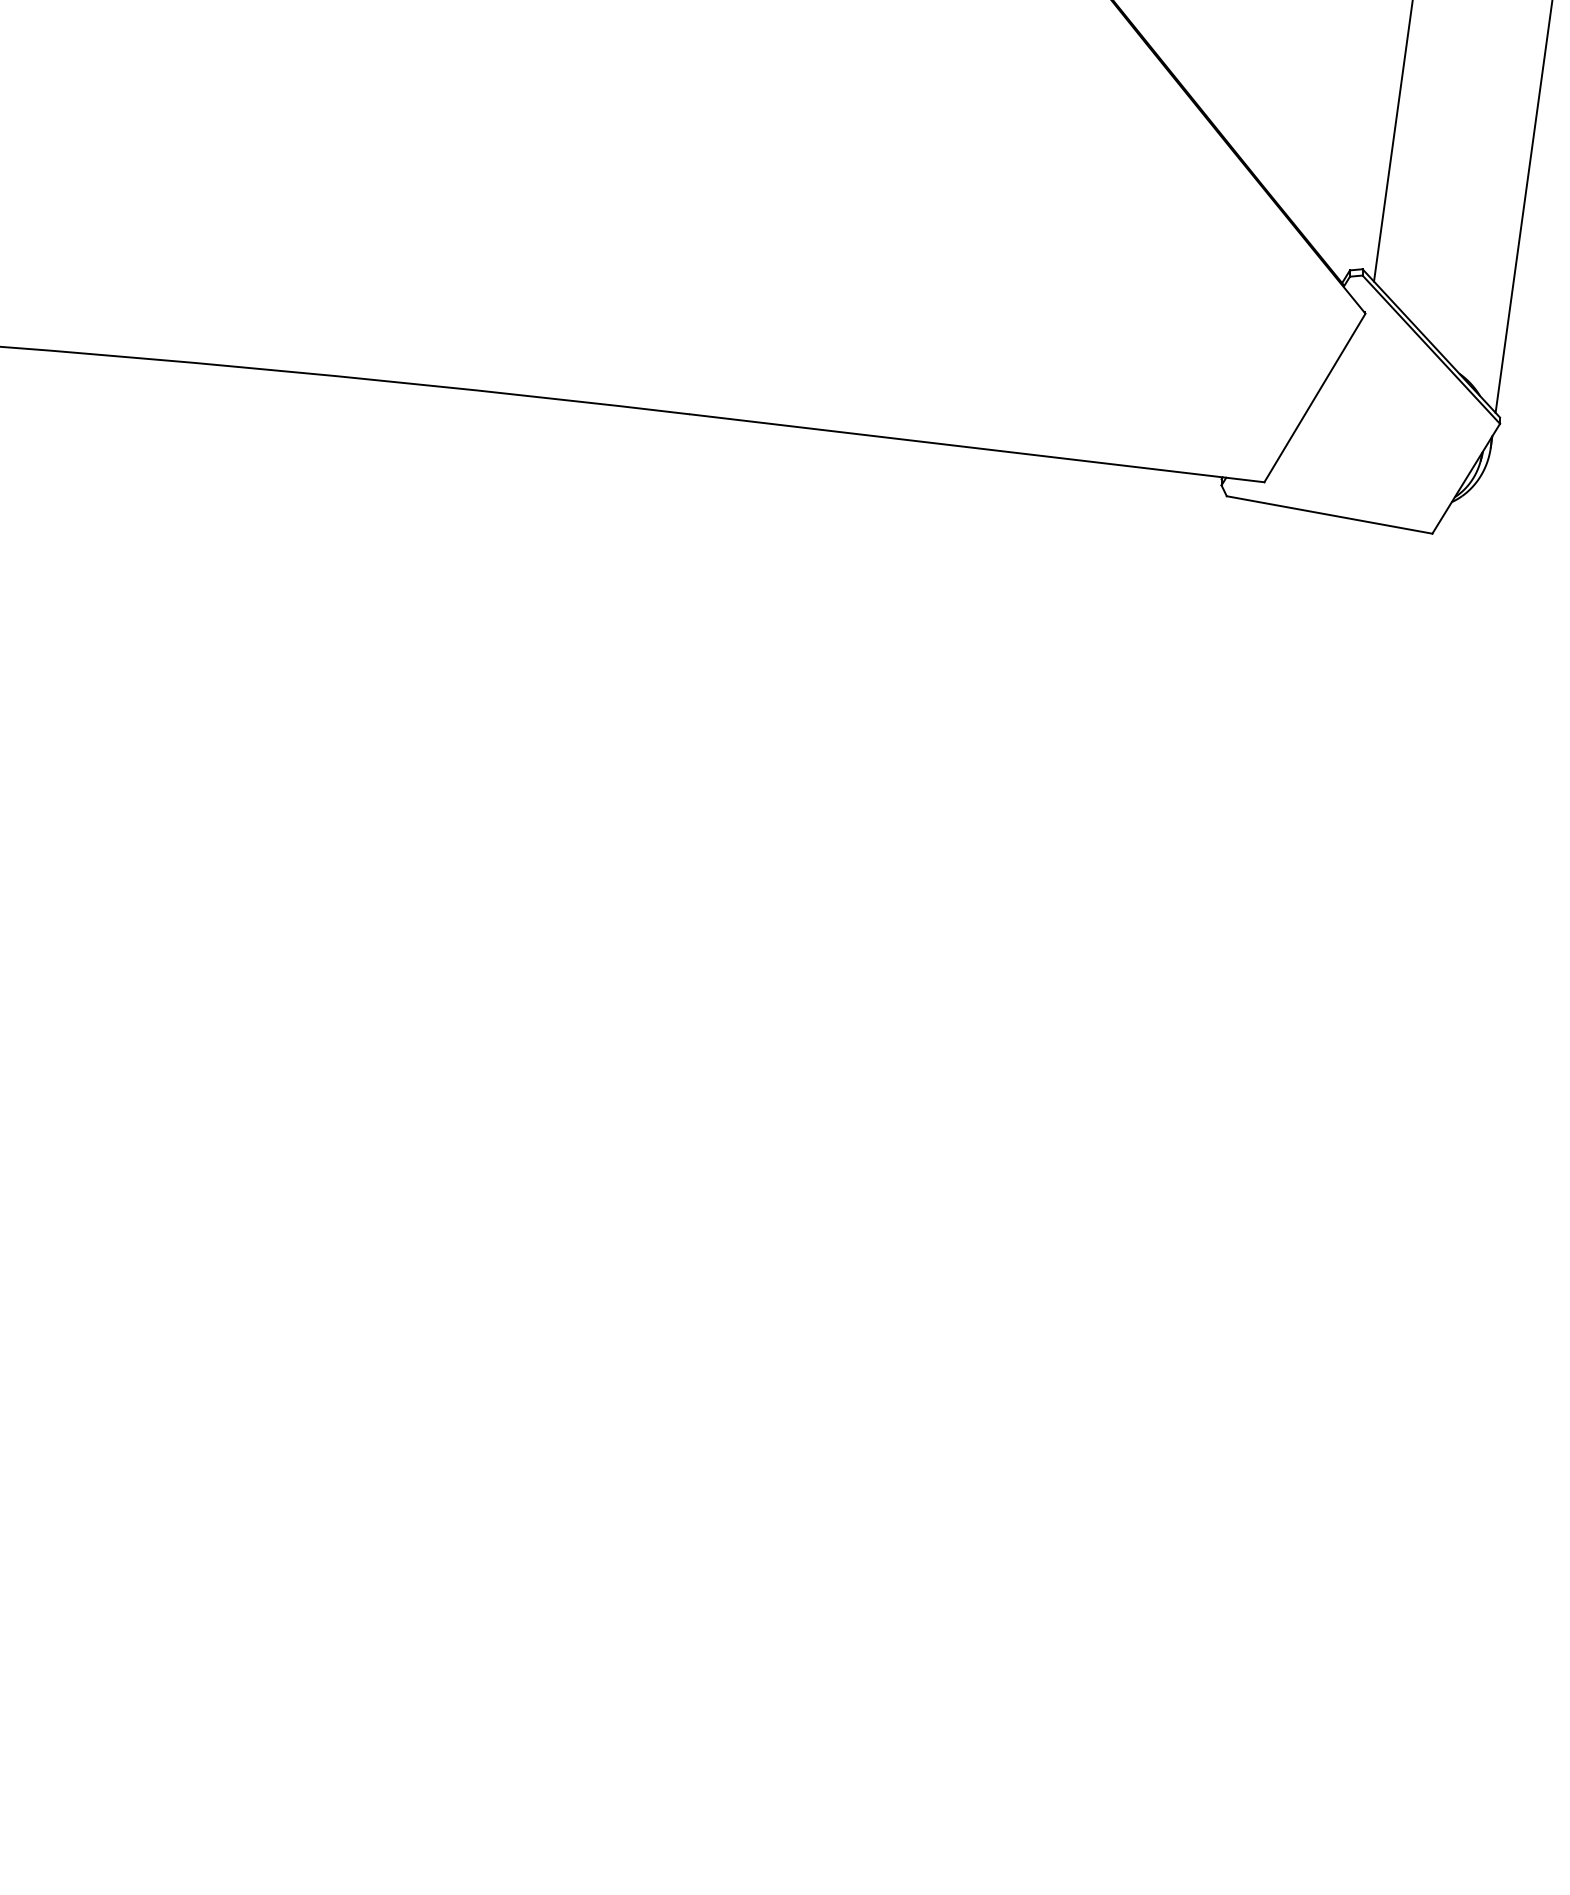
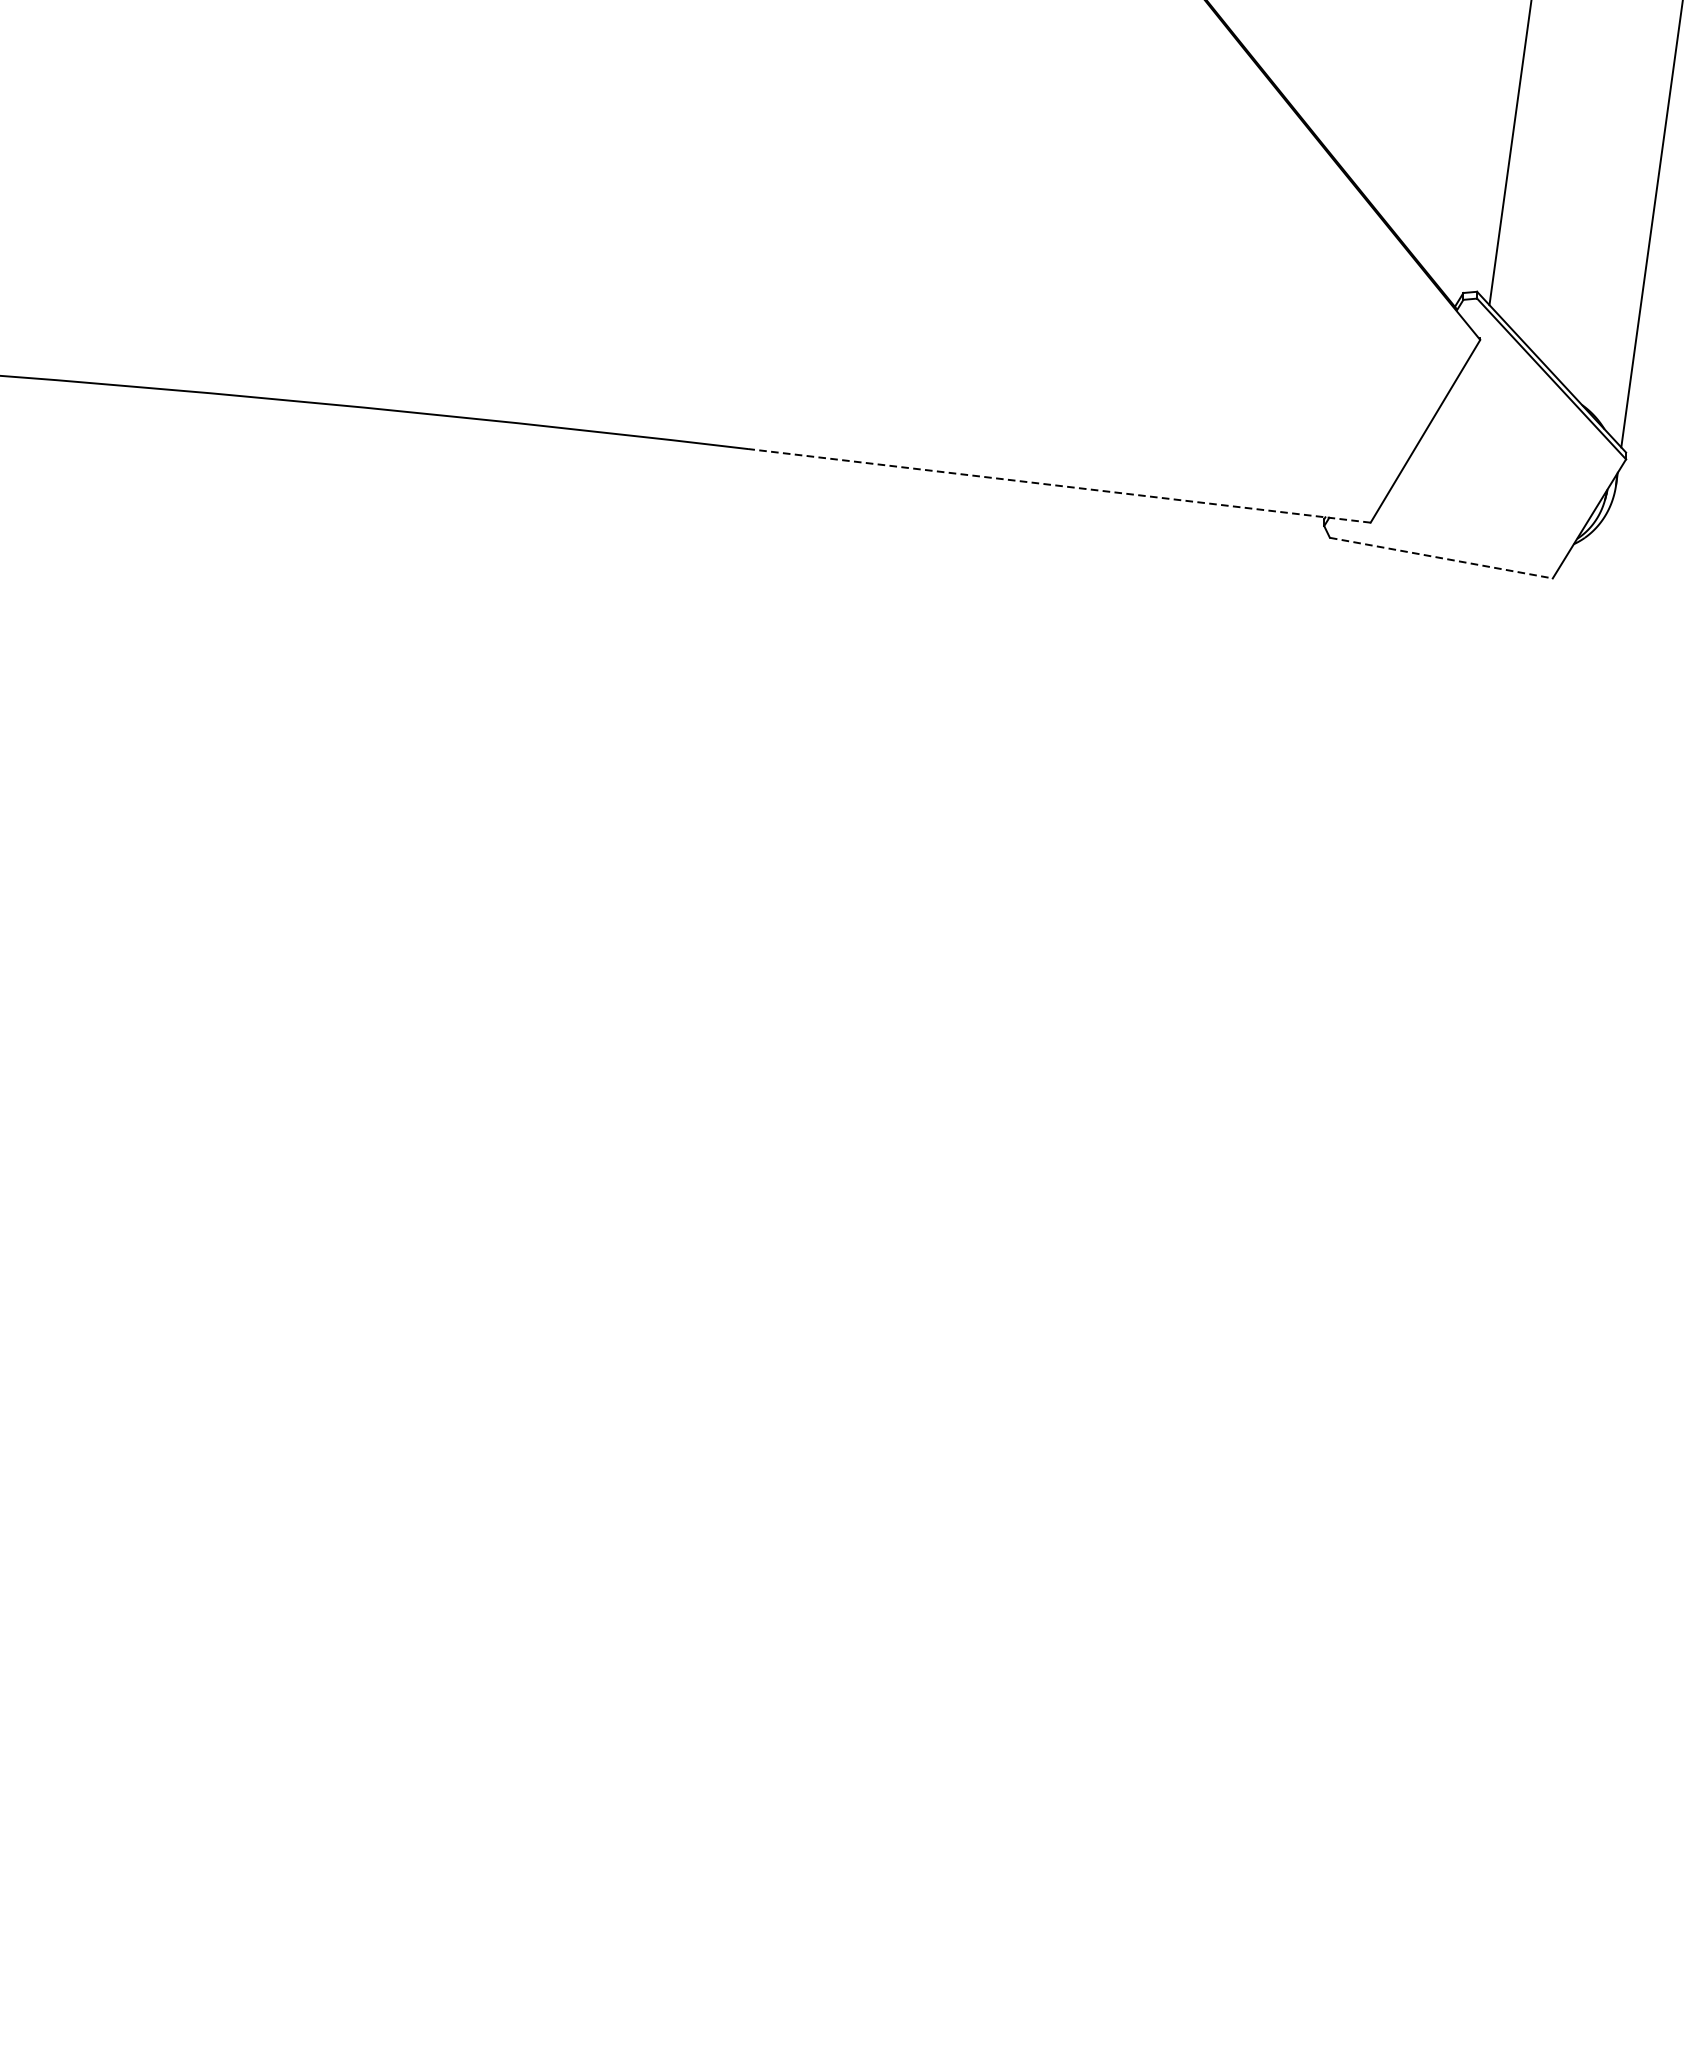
line: (976, 448) -> (1058, 486), solid -> dashed
line: (1330, 515) -> (1442, 558), solid -> dashed

